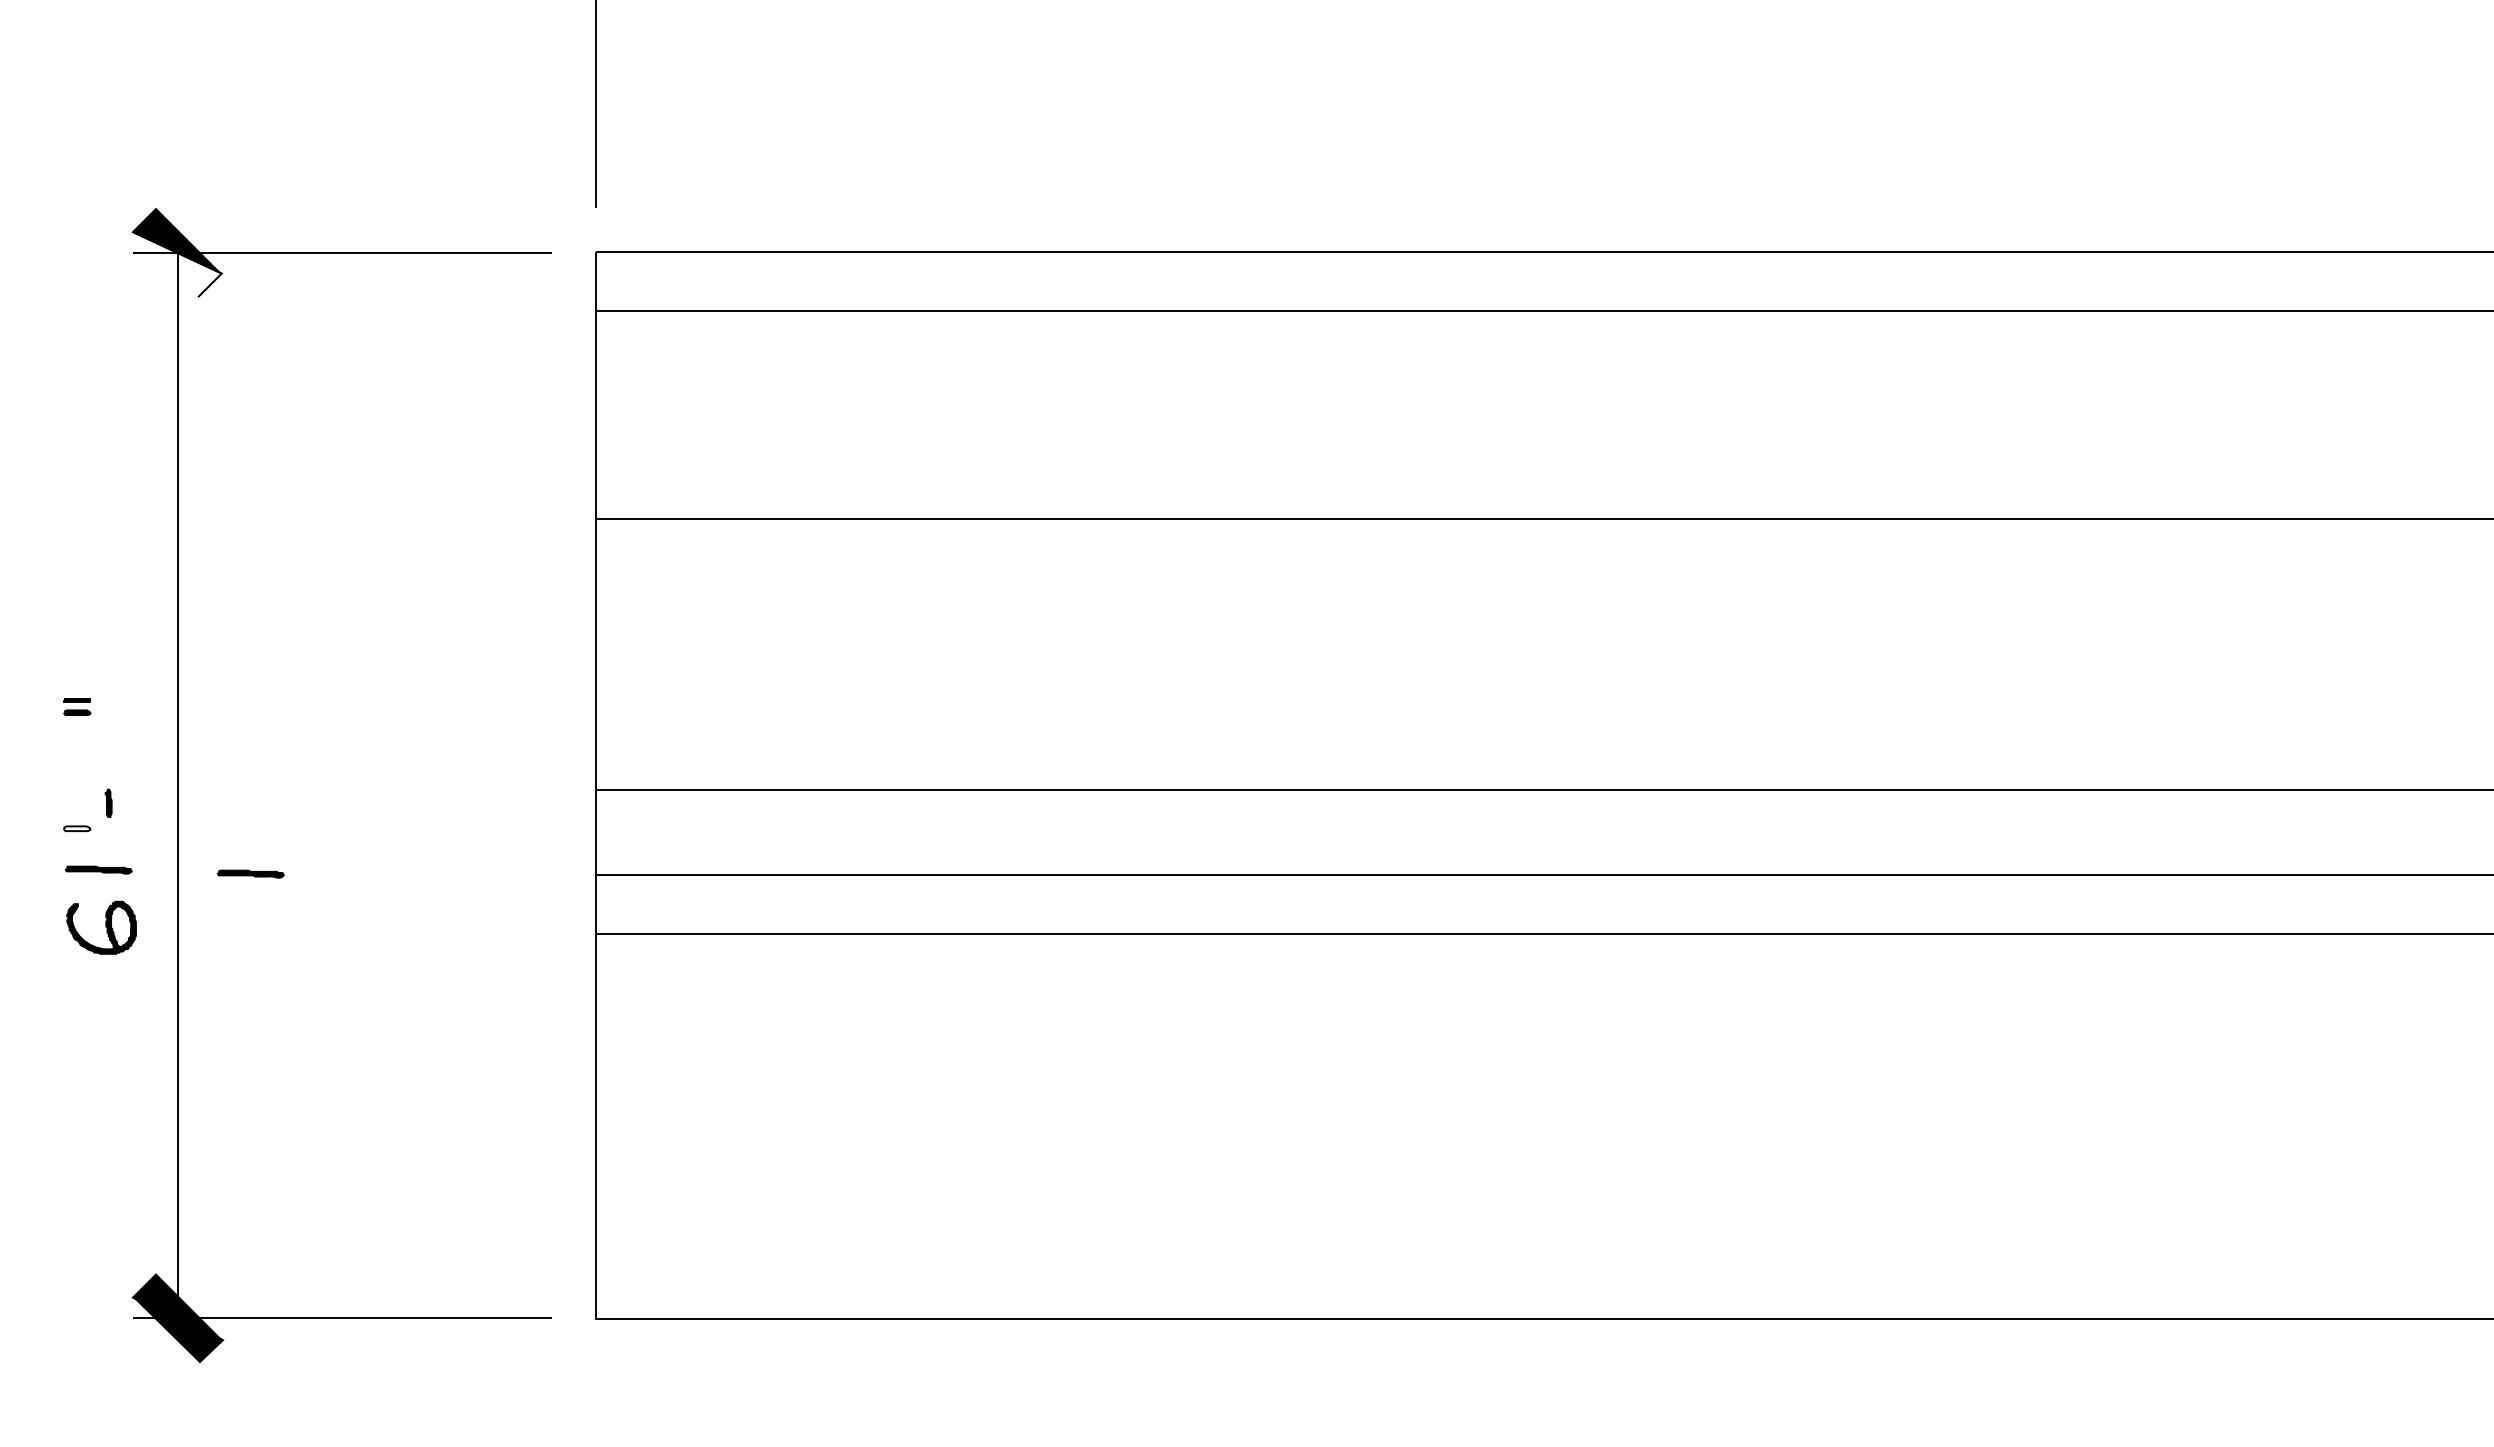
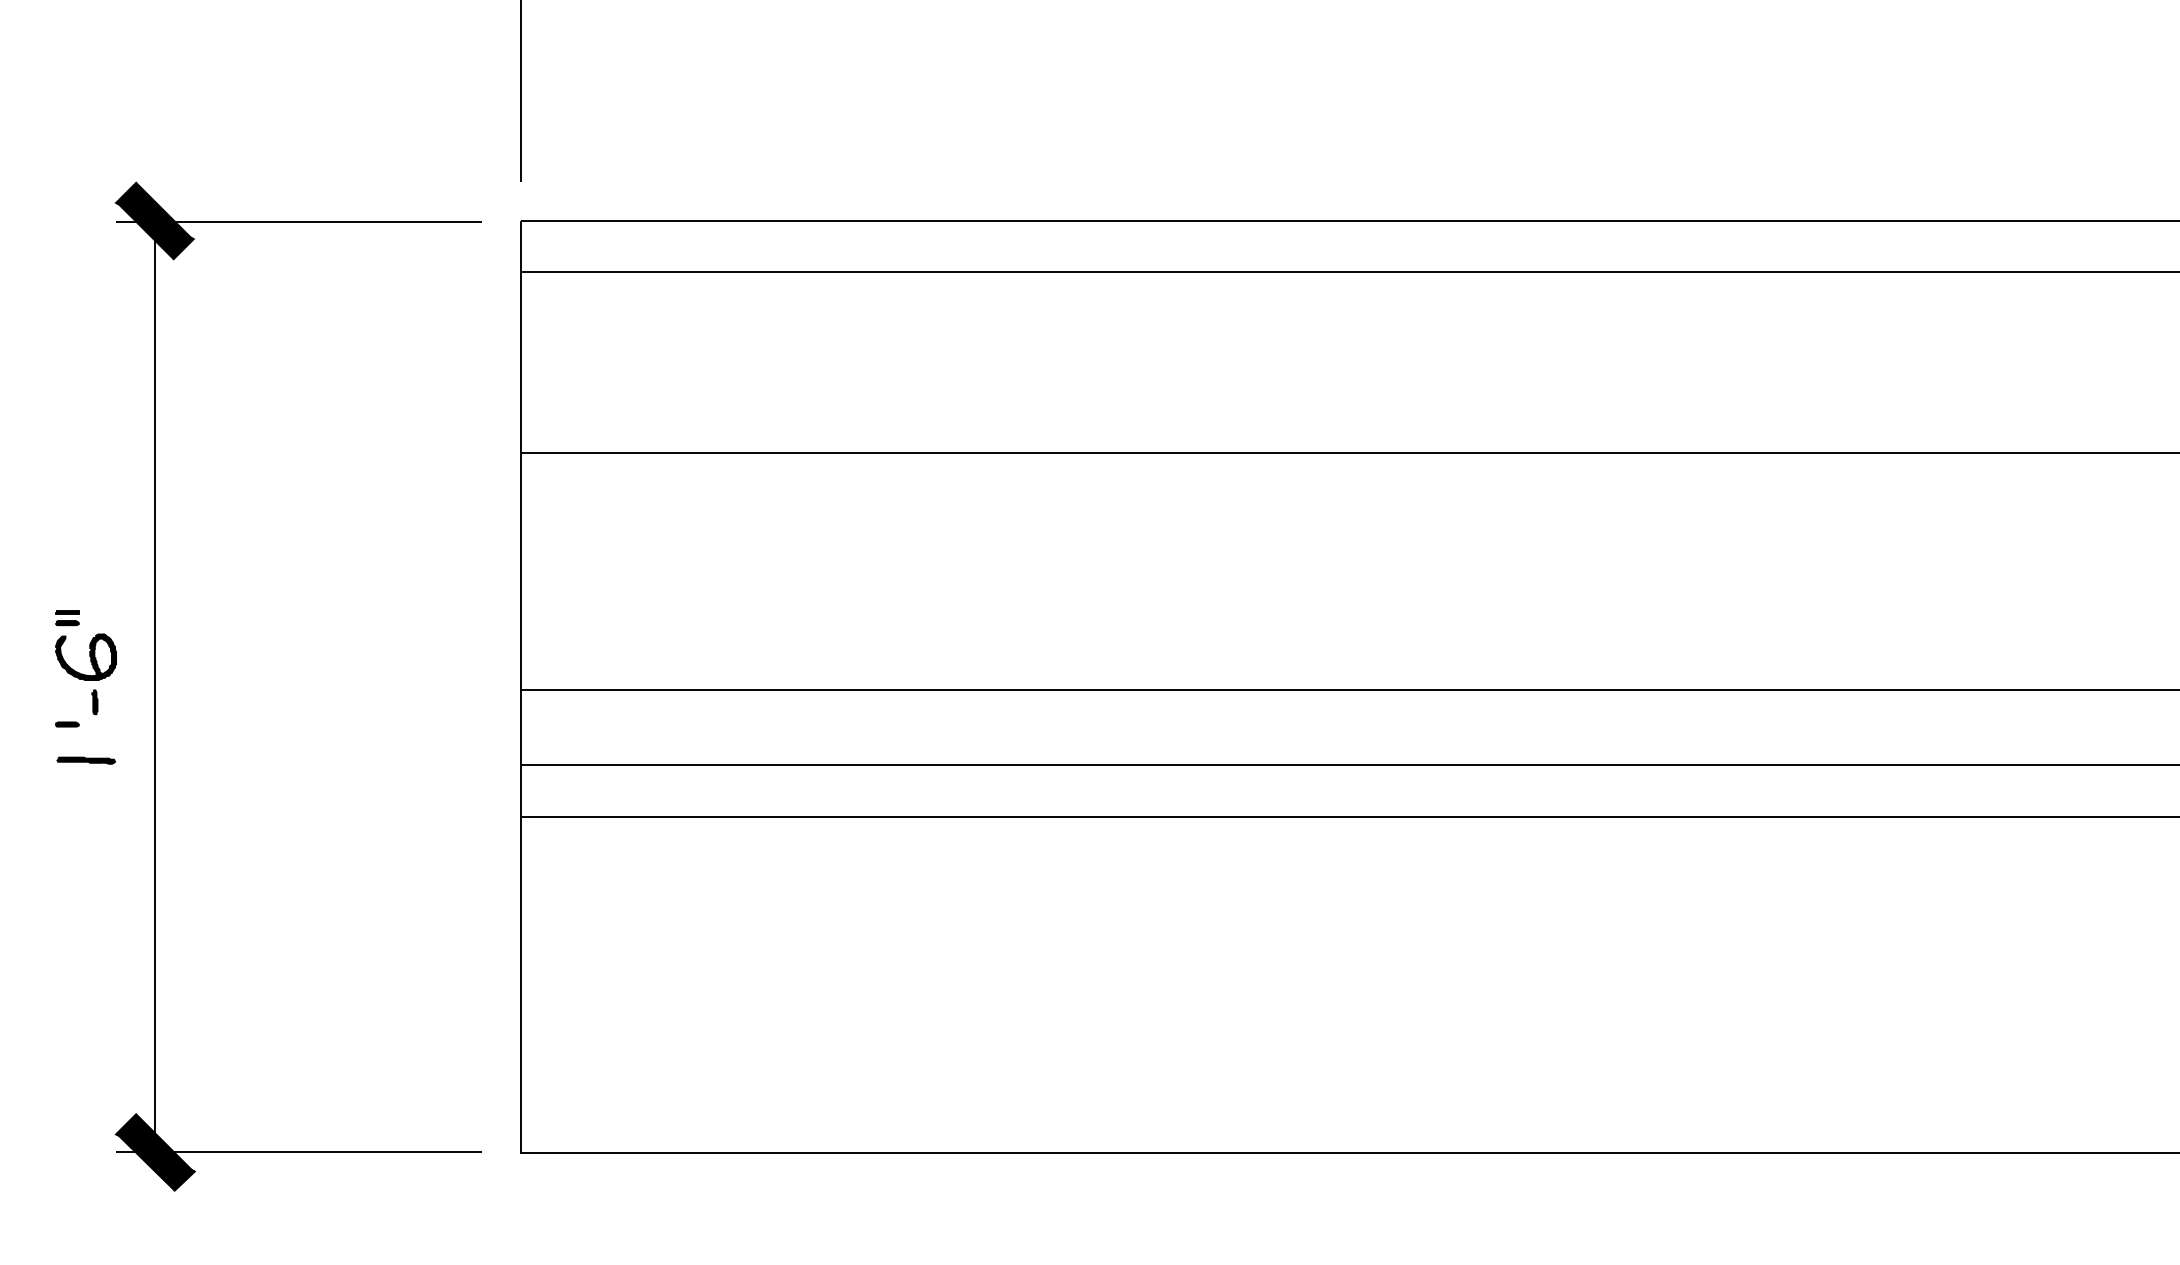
fill: (176, 264) -> (154, 231), added
fill: (77, 828) -> (67, 724), added
part: (250, 873) -> (218, 763), removed
part: (101, 927) -> (85, 656), moved

